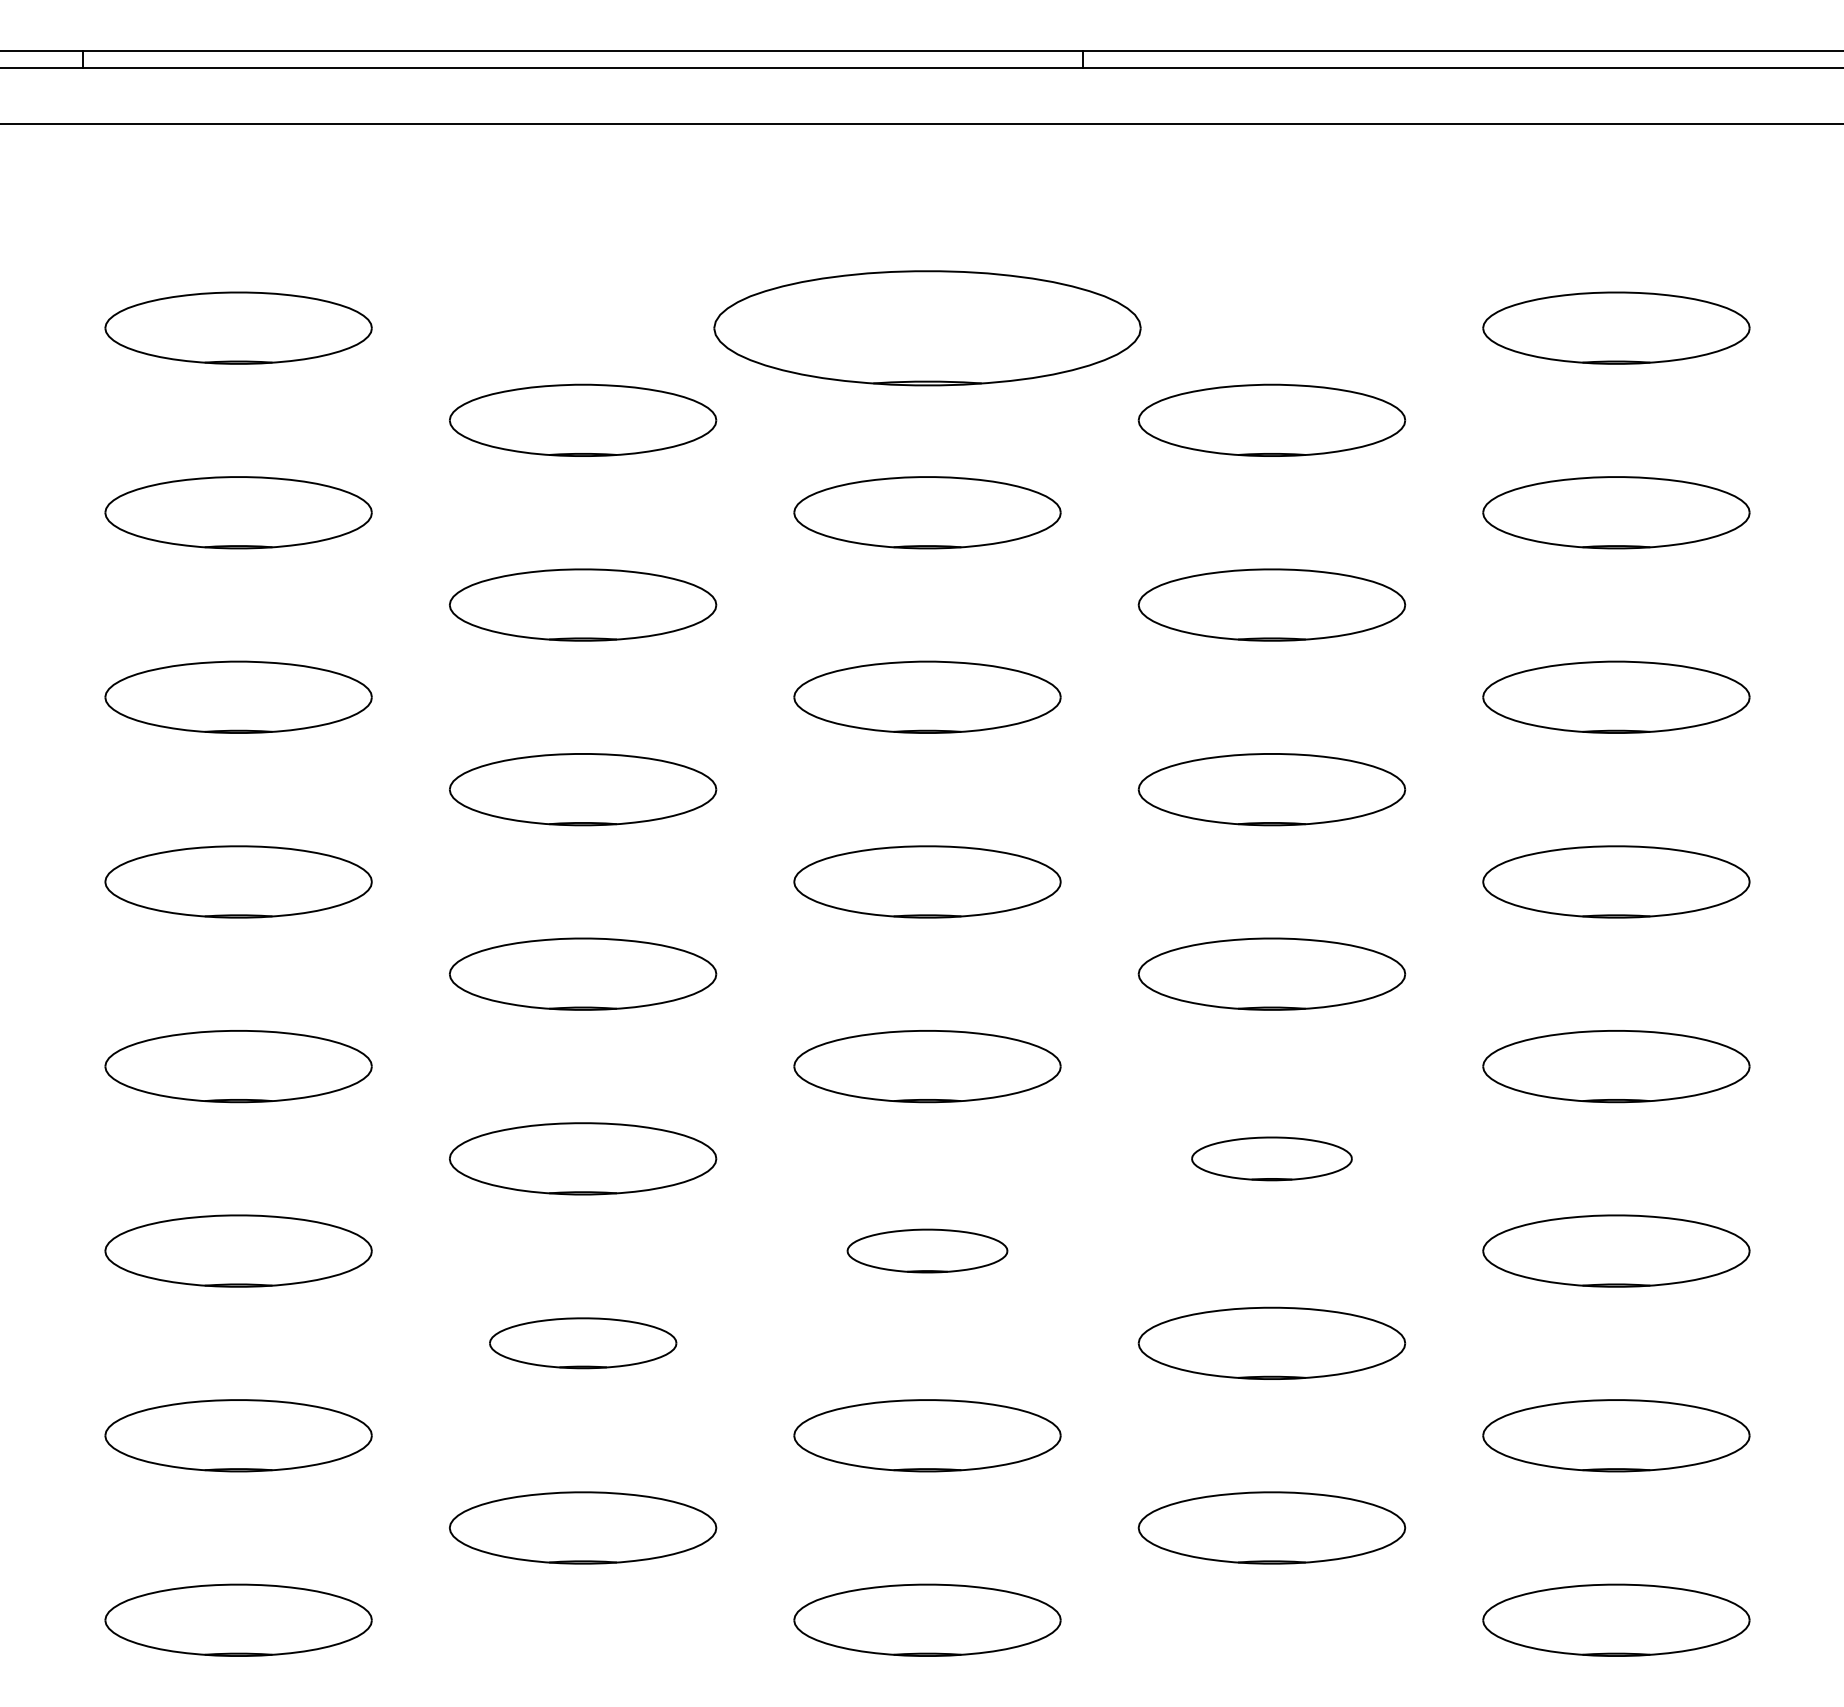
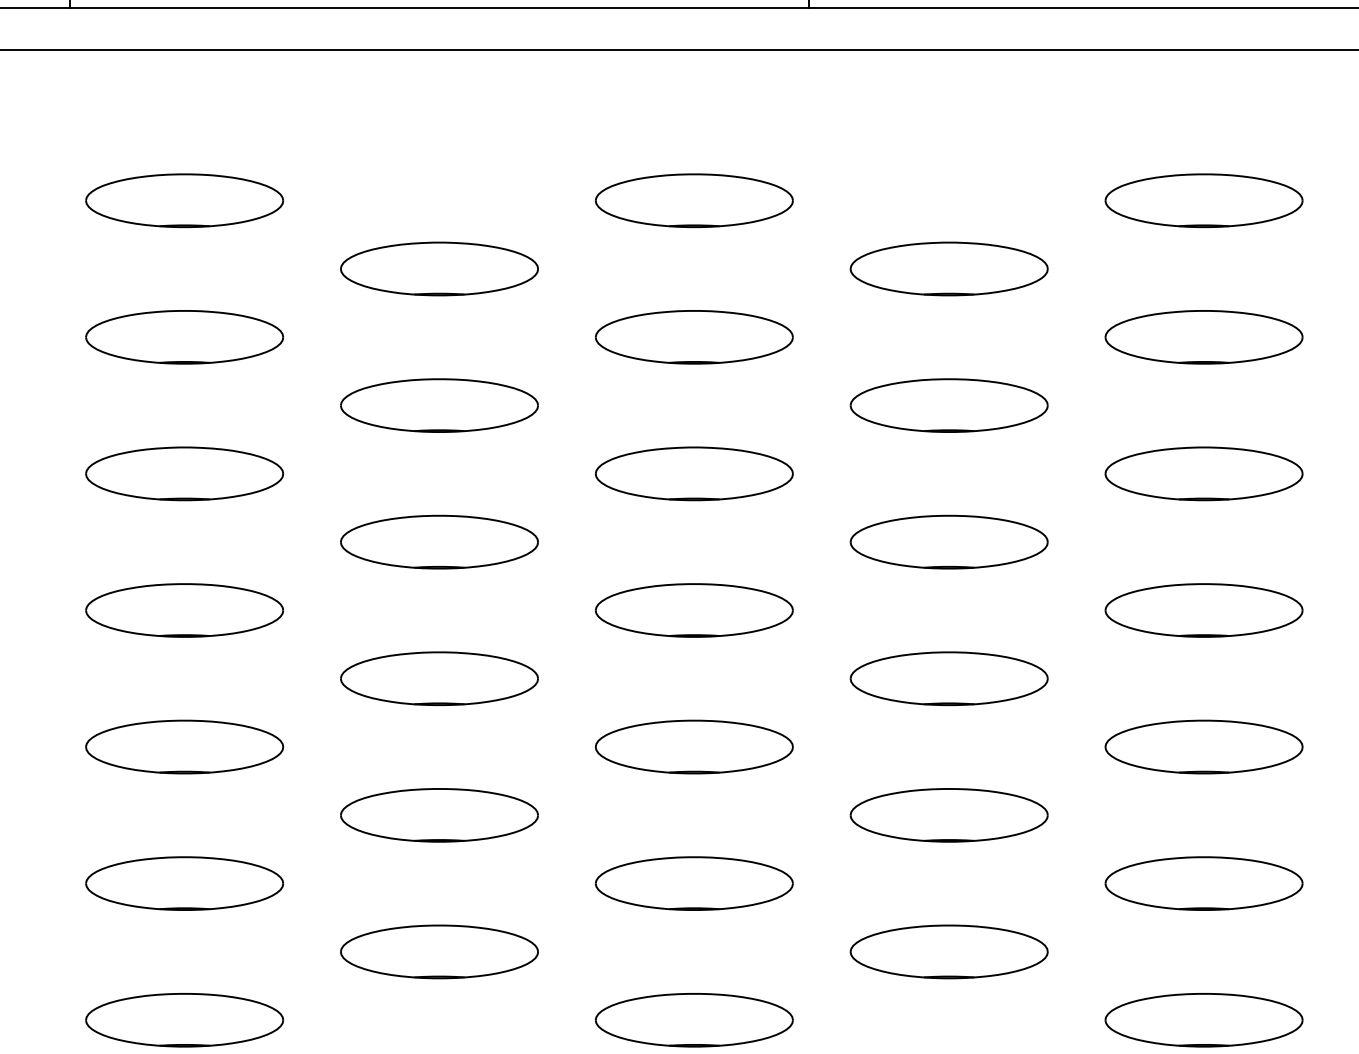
part: (927, 327) -> (694, 200), size x0.62
part: (1271, 1158) -> (948, 815), size x1.67
part: (927, 1250) -> (694, 883), size x1.67
part: (583, 1342) -> (439, 951), size x1.43

